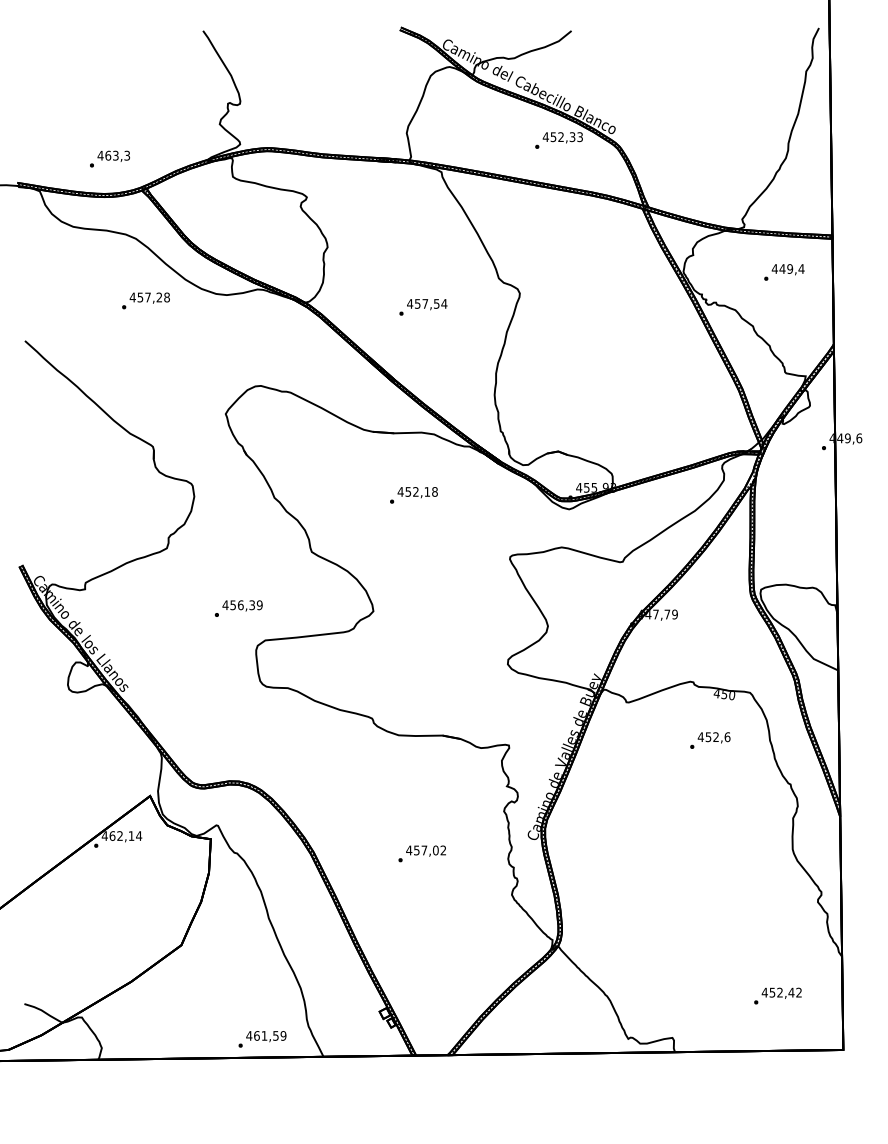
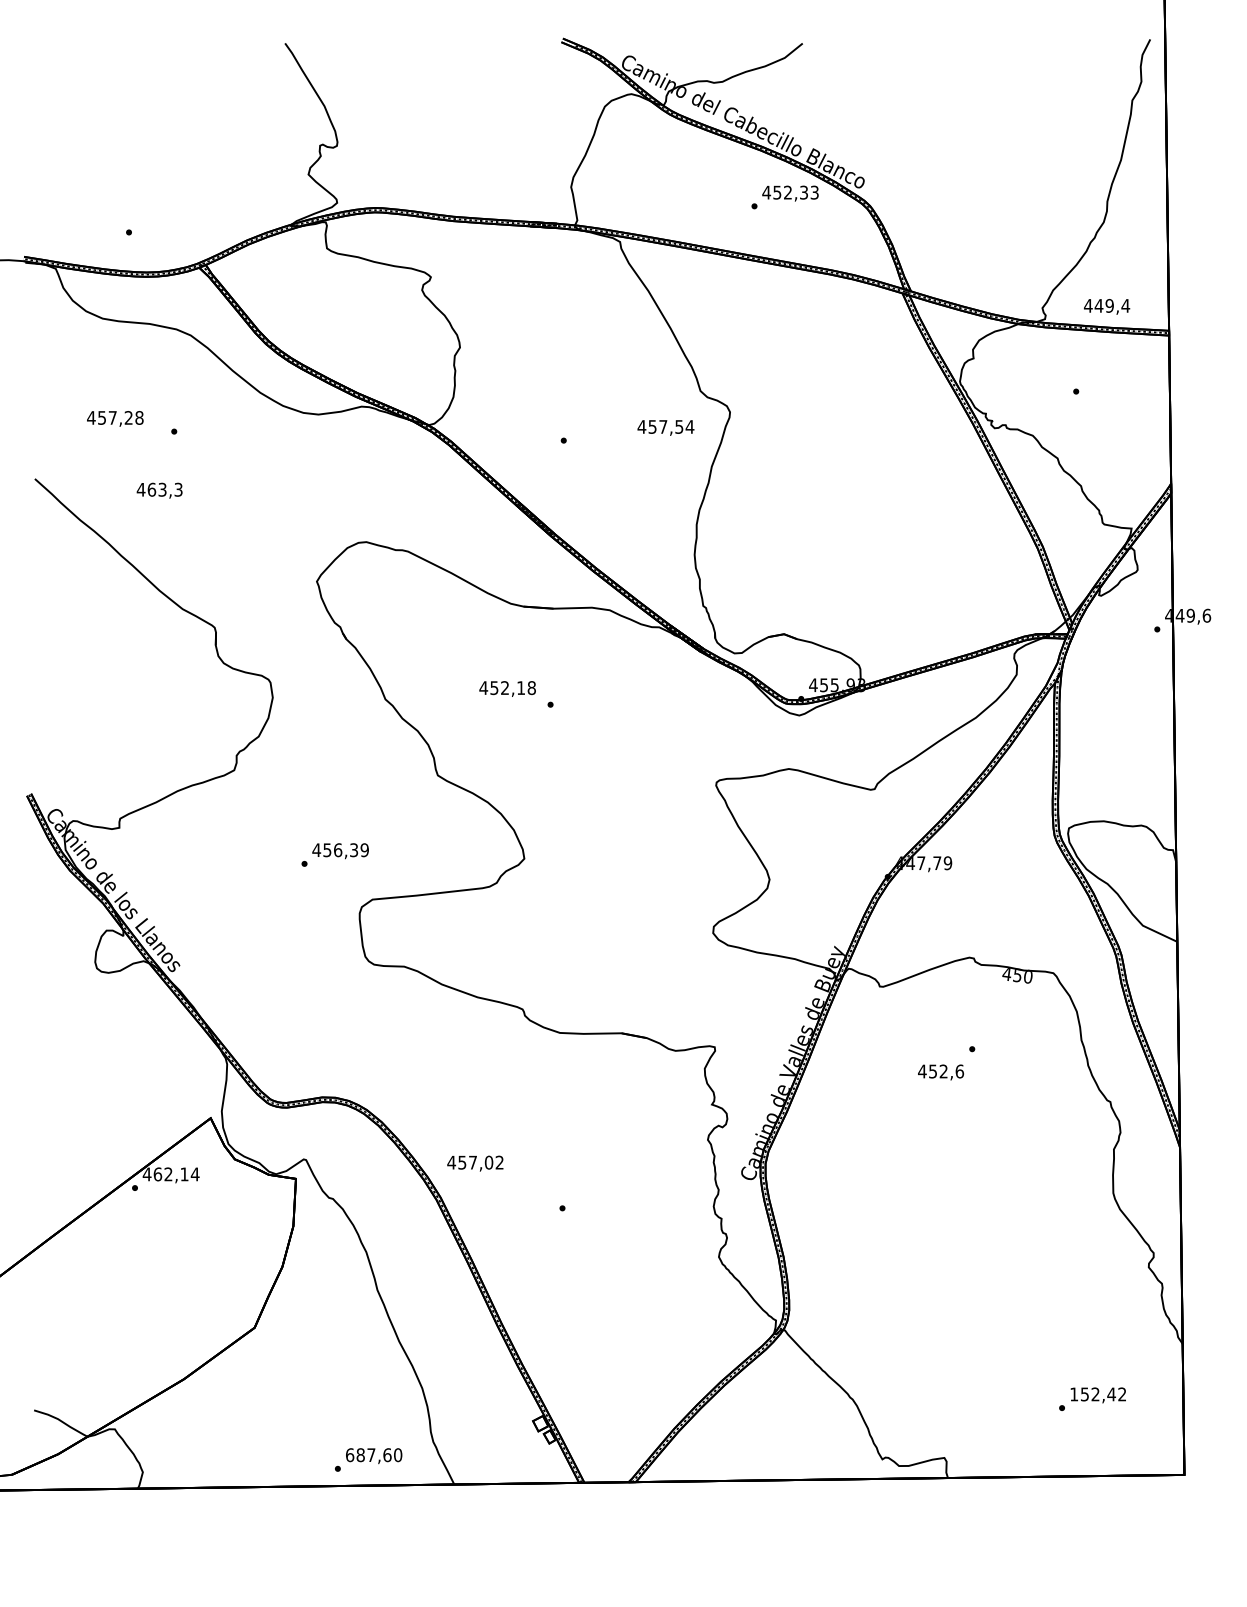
text: (113, 156) -> (159, 490), moved
text: (788, 269) -> (1107, 306), moved
text: (149, 297) -> (115, 418), moved
text: (426, 304) -> (665, 427), moved
text: (417, 492) -> (507, 688), moved
text: (713, 737) -> (940, 1072), moved
text: (426, 851) -> (475, 1163), moved
text: (764, 992) -> (1073, 1394), 452,42 -> 152,42
text: (266, 1036) -> (373, 1455), 461,59 -> 687,60

